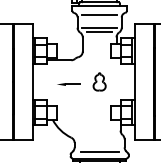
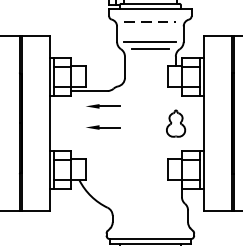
line: (100, 14) -> (151, 21), solid -> dashed
line: (68, 70) -> (103, 106), added
part: (99, 81) -> (175, 123), moved
line: (99, 151) -> (150, 228), removed

